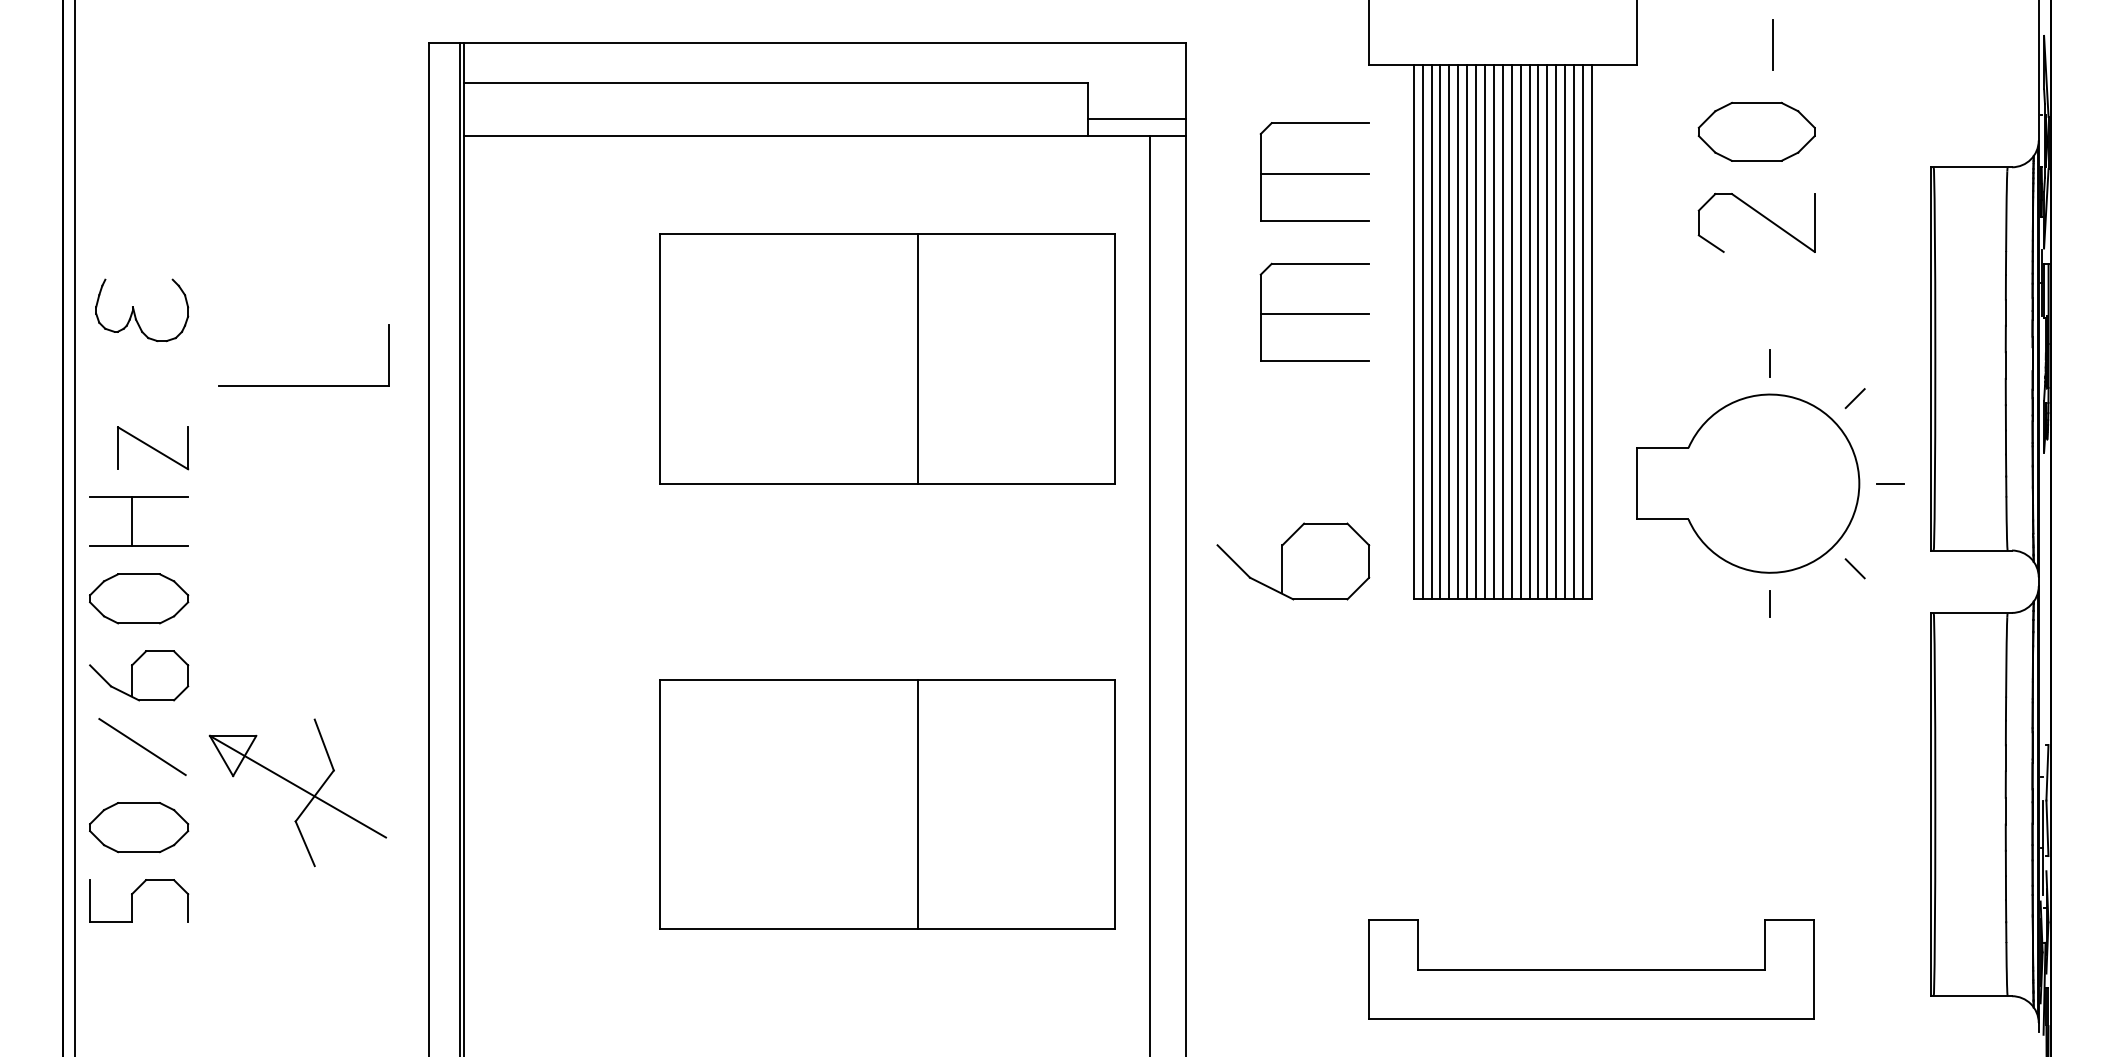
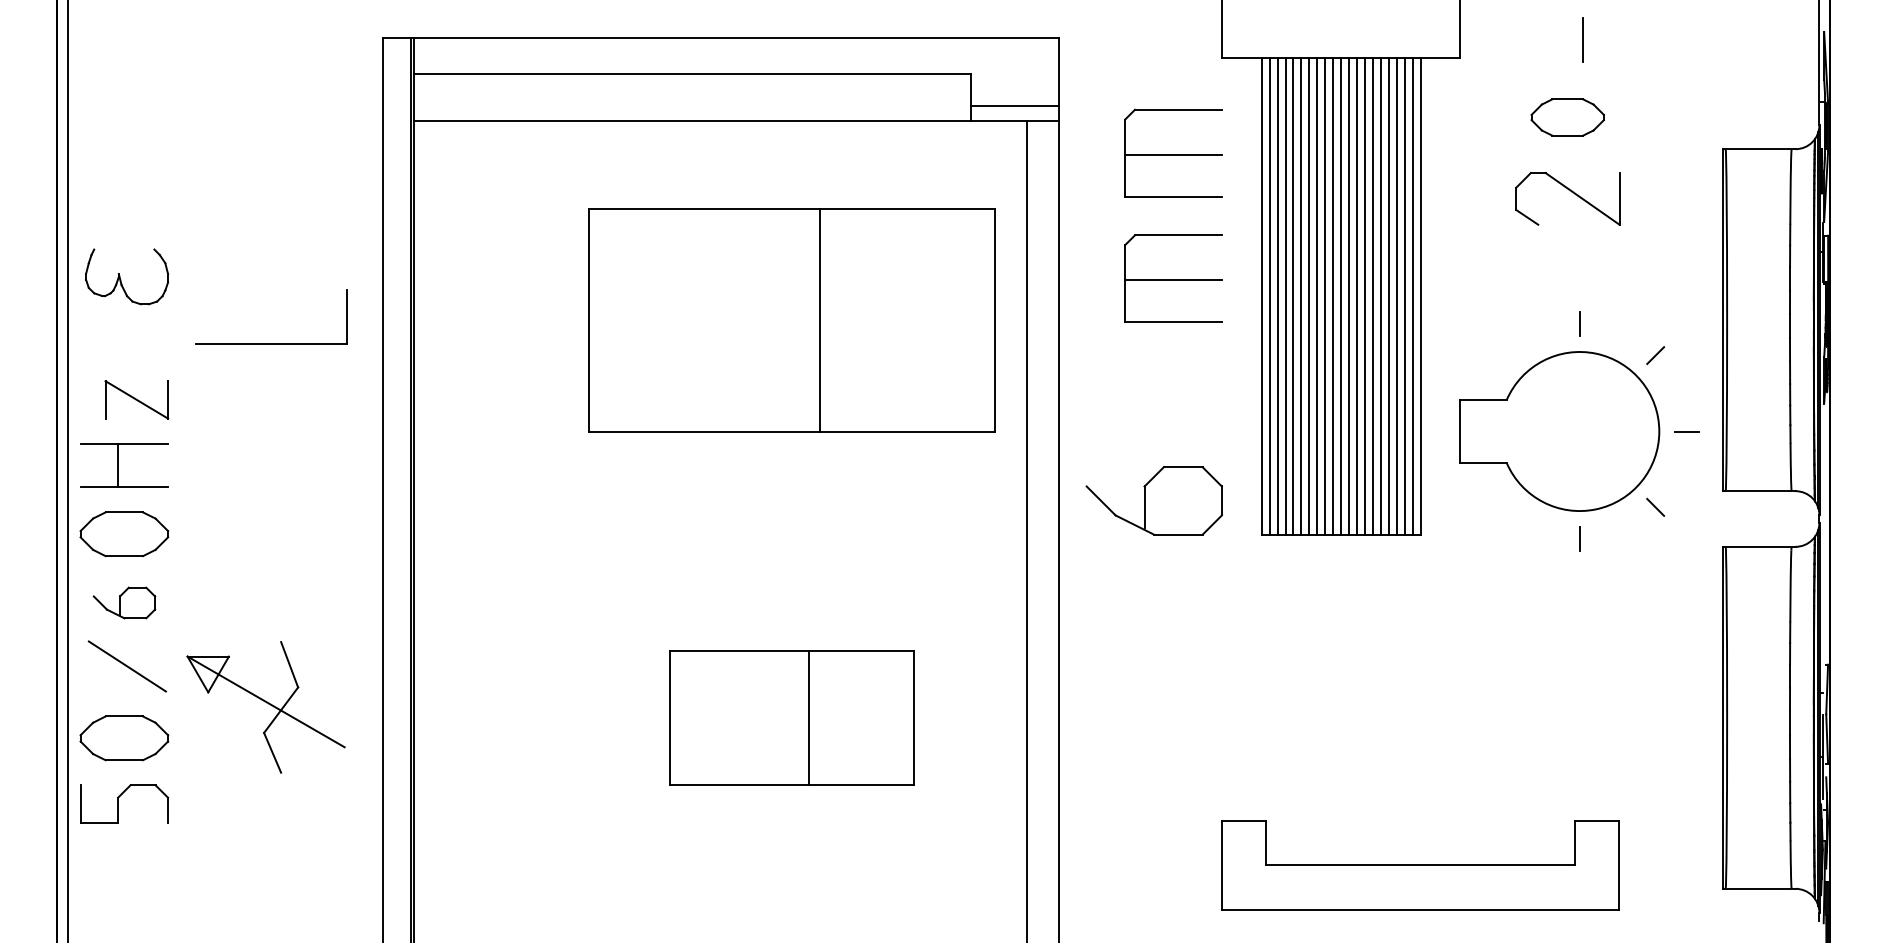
part: (1756, 131) -> (1567, 117), size x0.7
part: (139, 675) -> (124, 602), size x0.7
part: (887, 804) -> (792, 717), size x0.6

